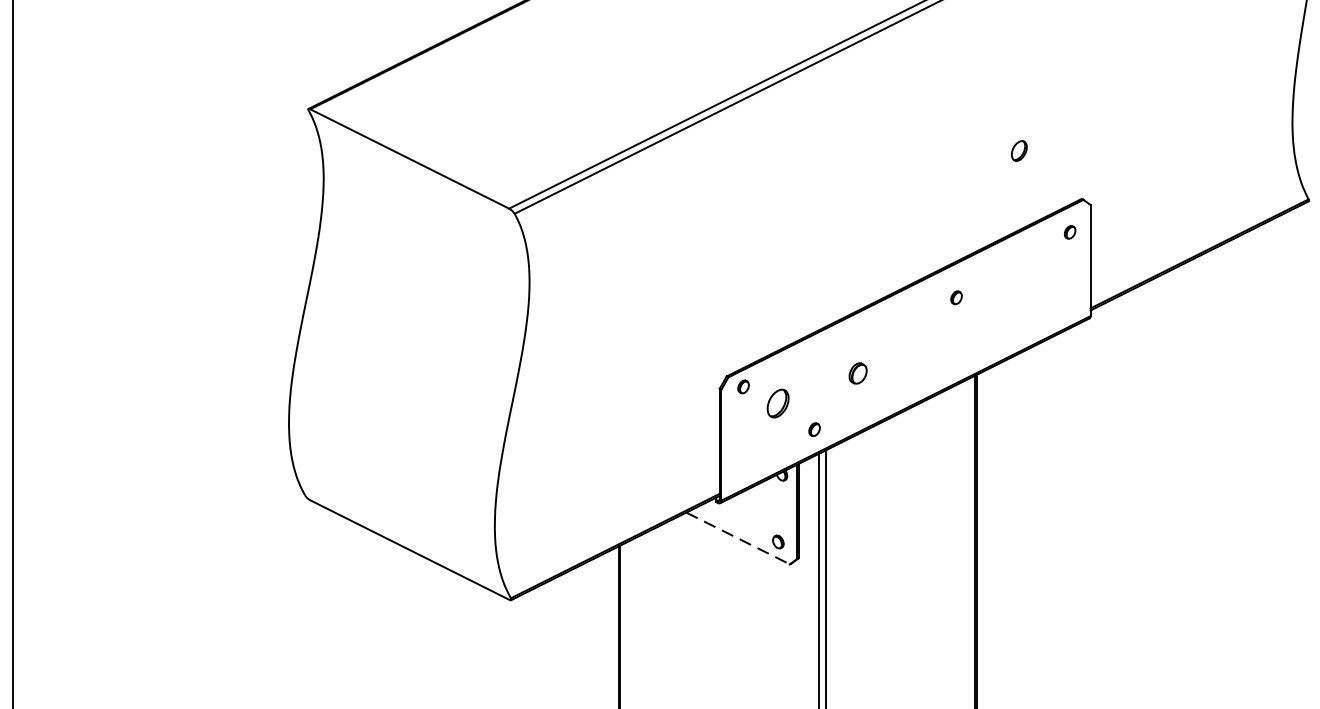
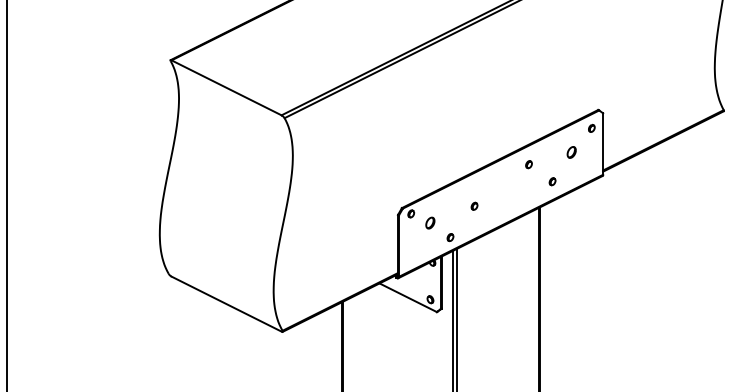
part: (1018, 151) -> (571, 152), moved
part: (999, 328) -> (552, 181), added
part: (857, 371) -> (474, 205), size x0.62
part: (778, 402) -> (430, 222), size x0.71
line: (738, 538) -> (408, 297), dashed -> solid

